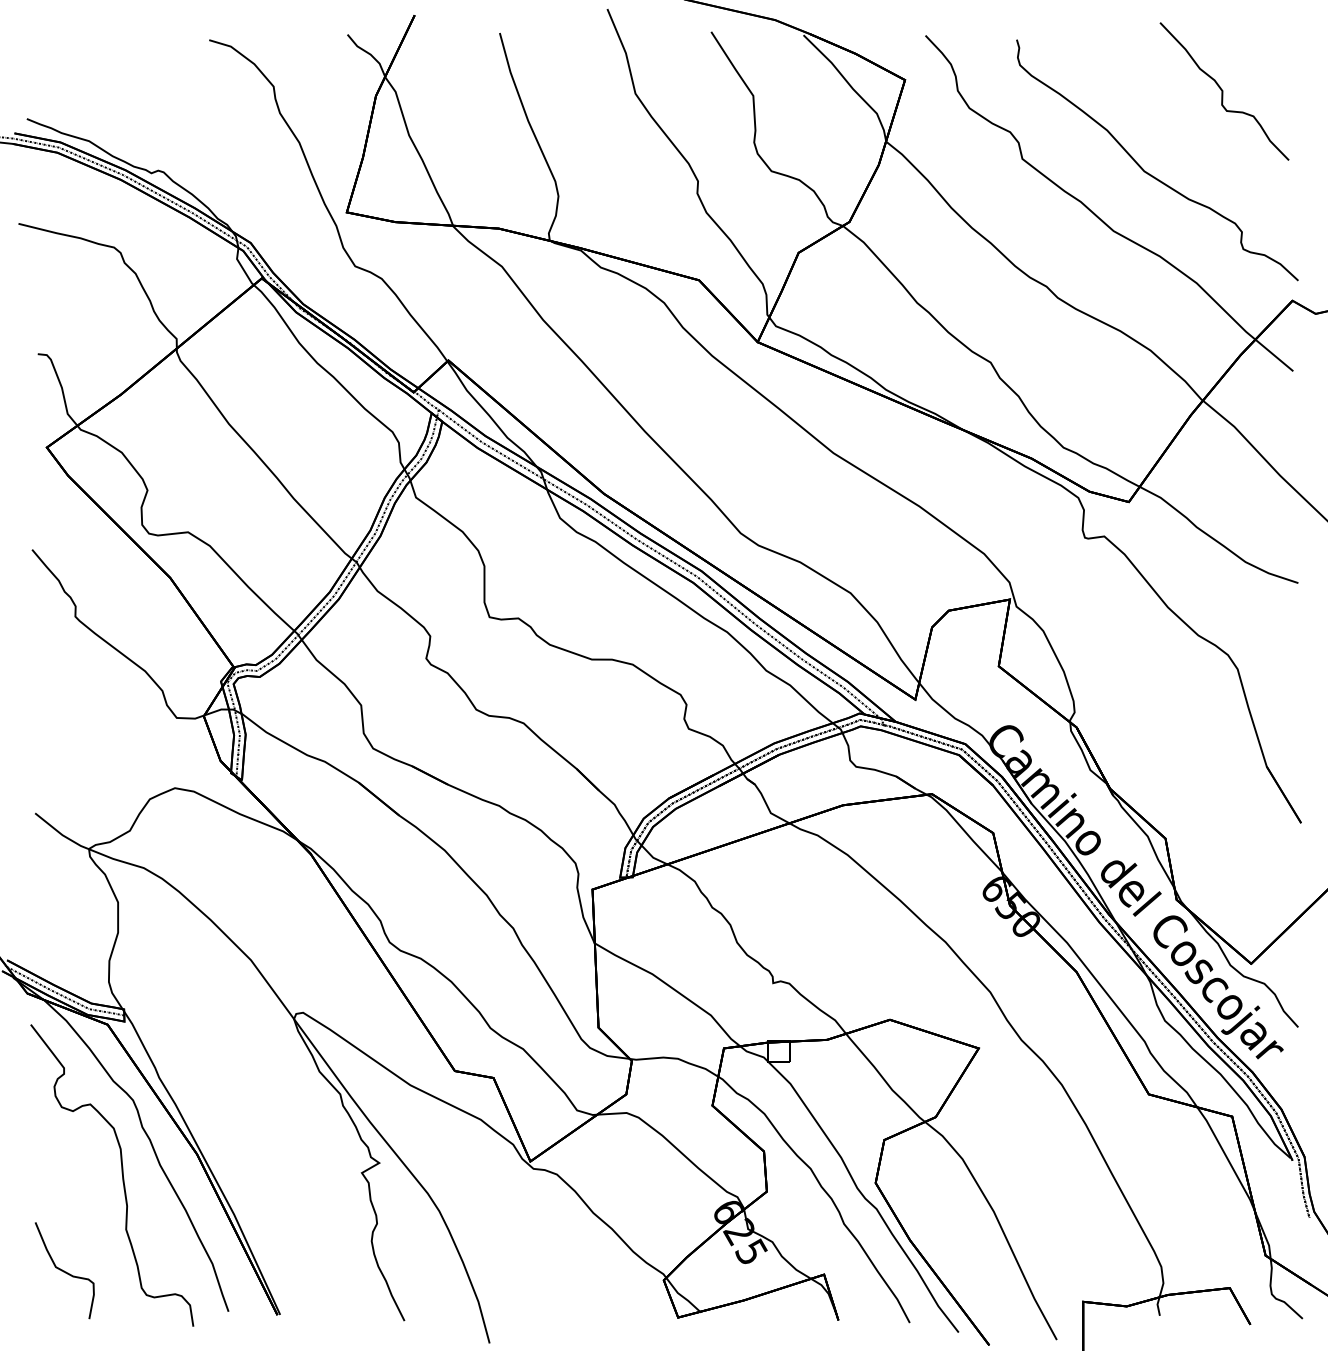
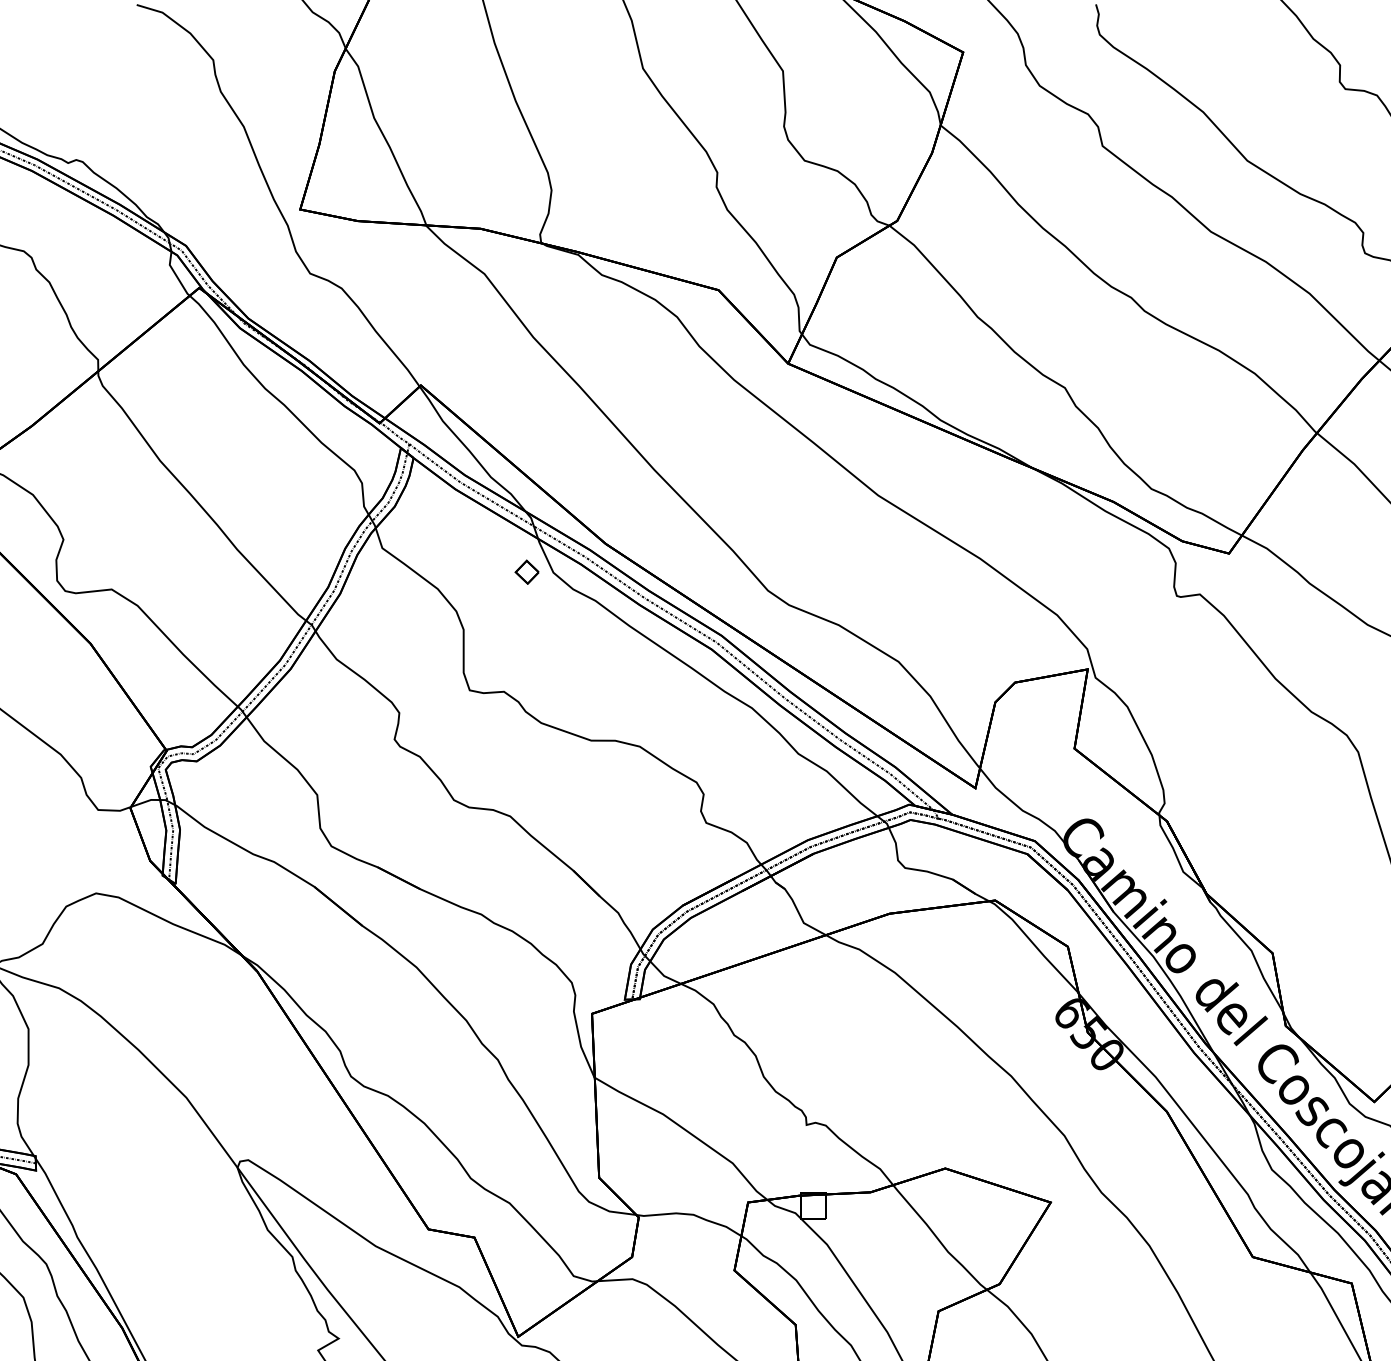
part: (537, 517) -> (526, 571), added

